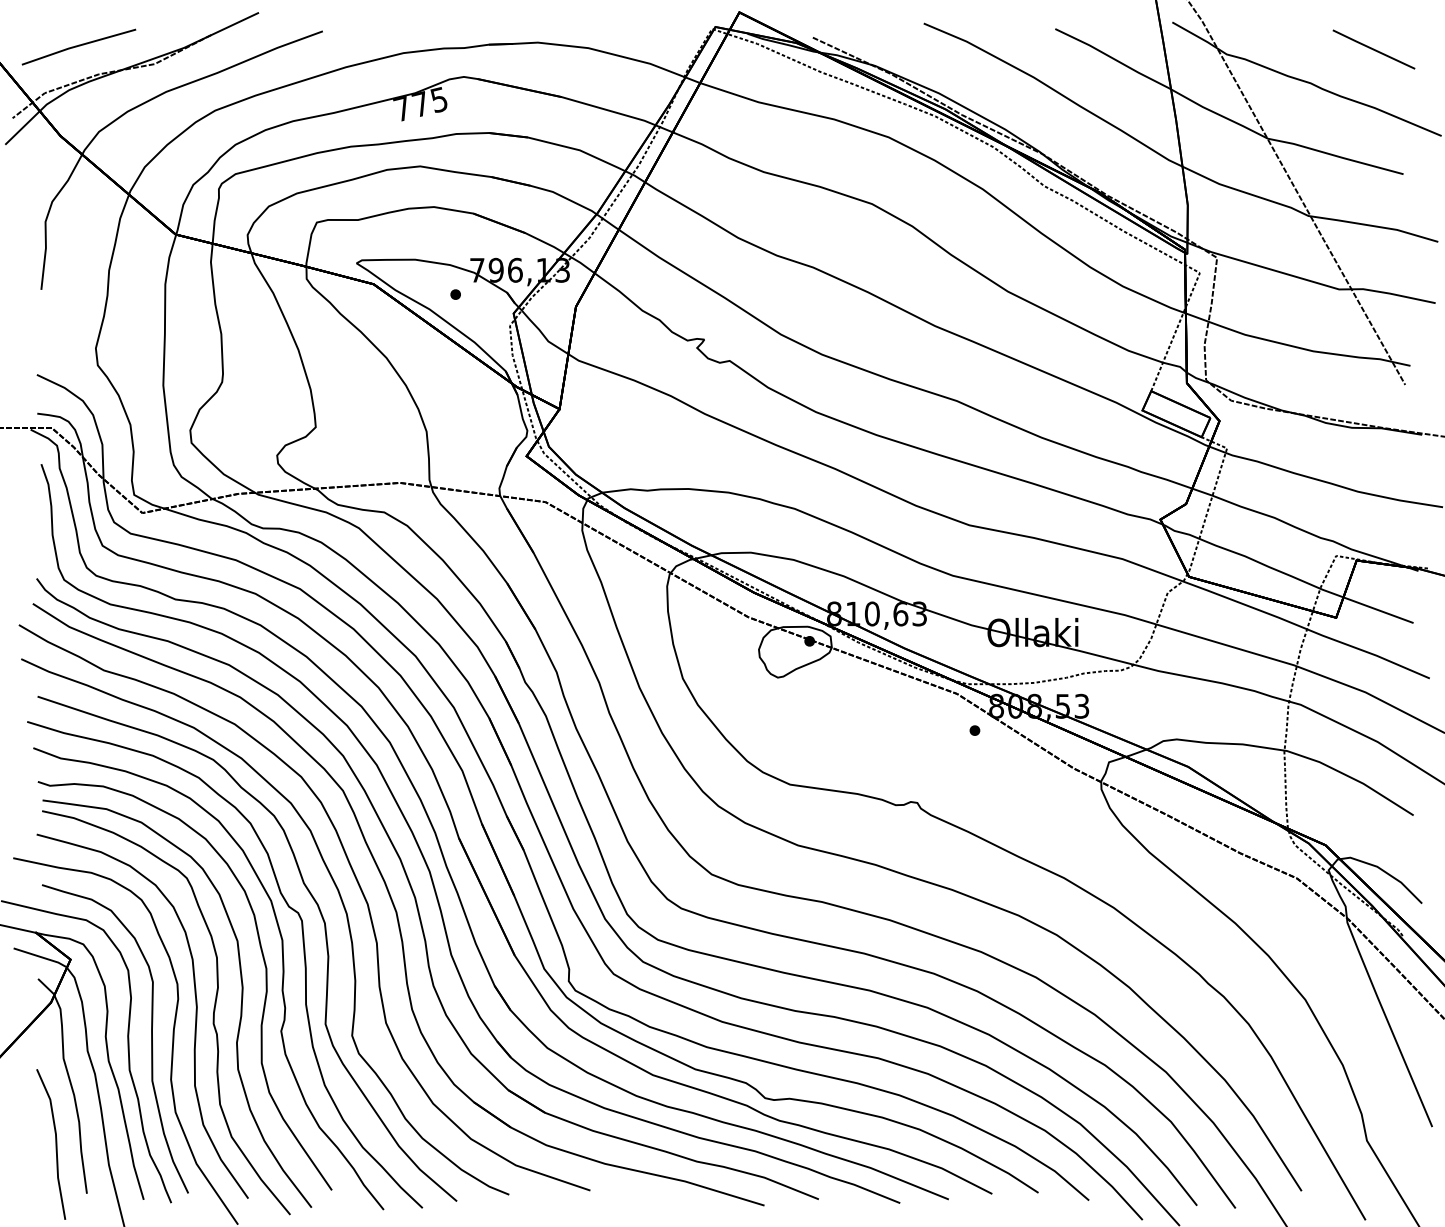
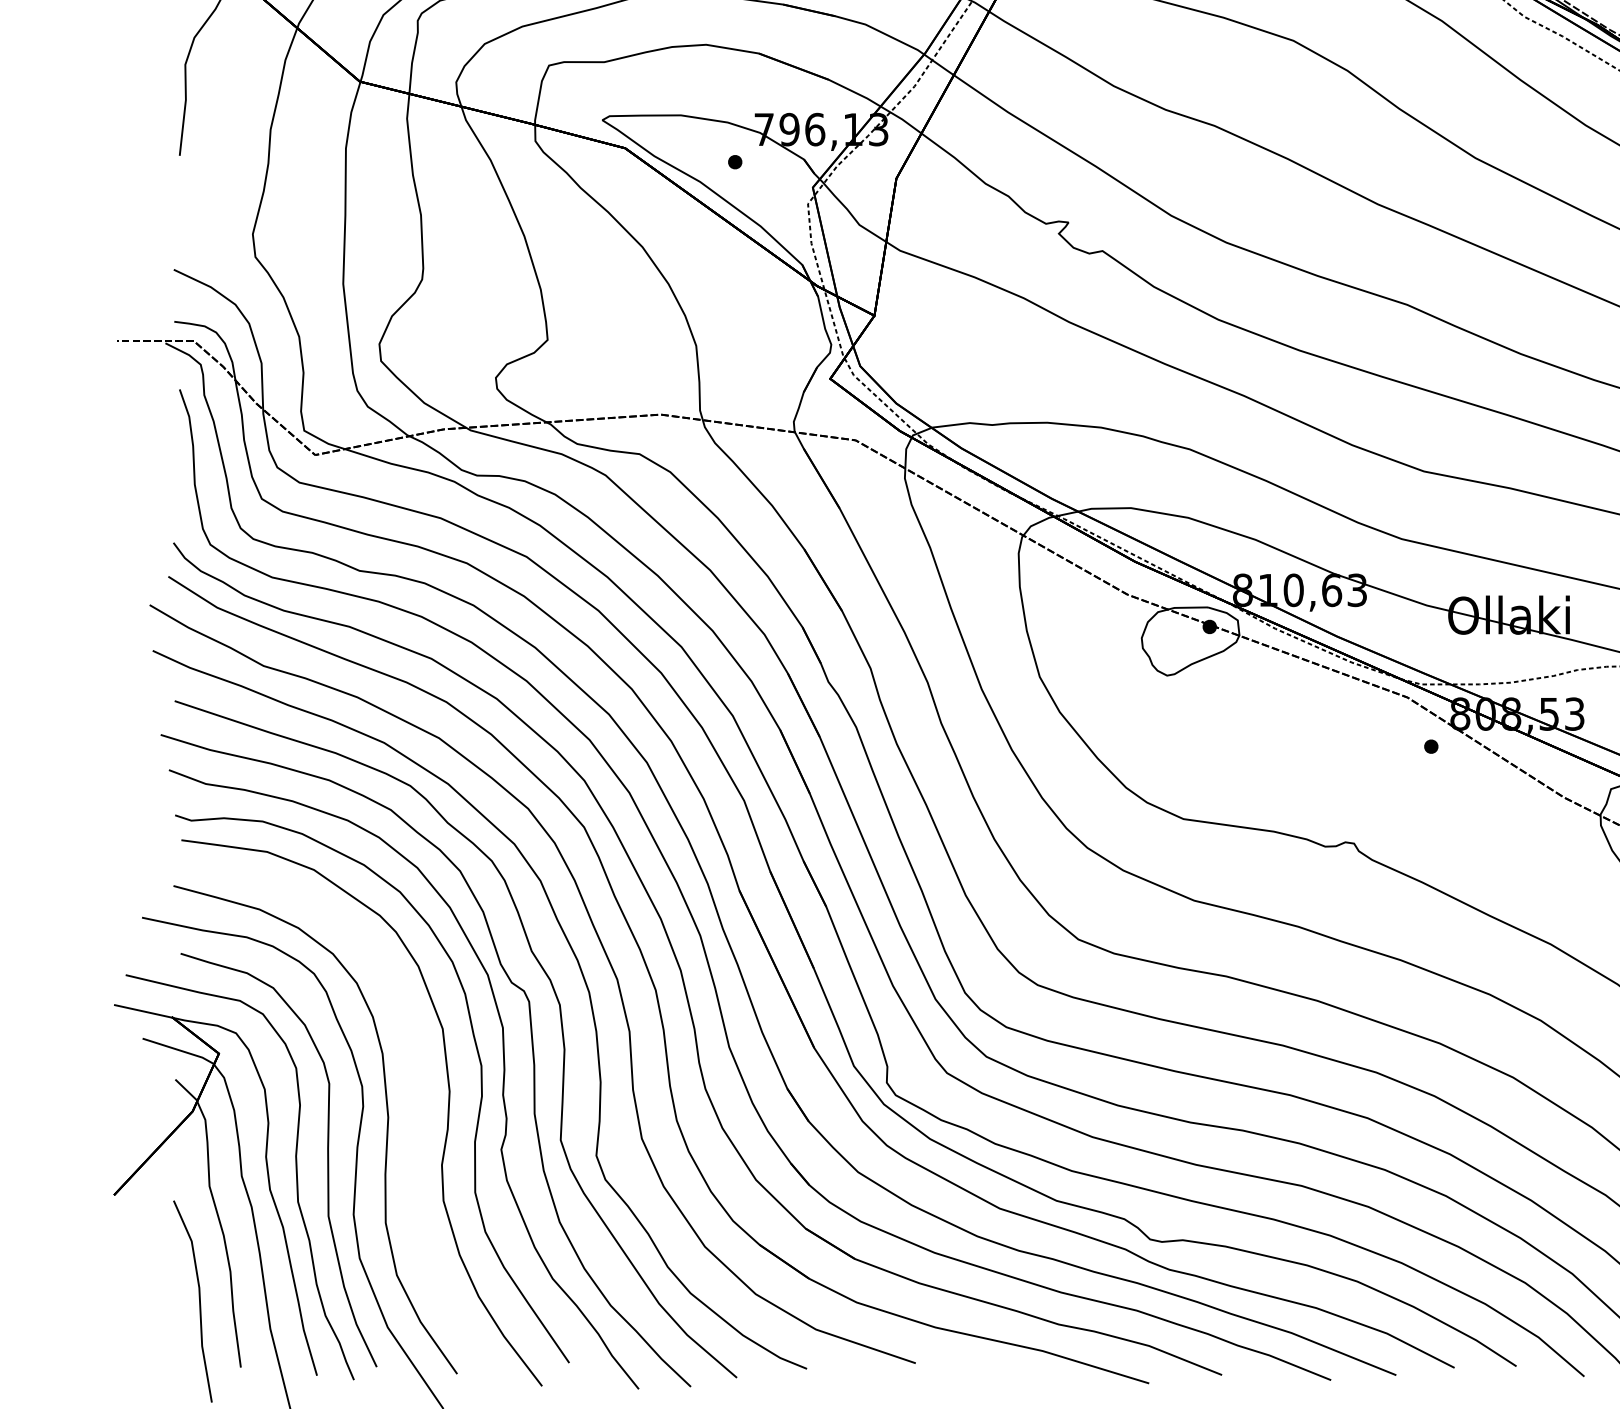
curve: (212, 1017) -> (409, 1131), removed

